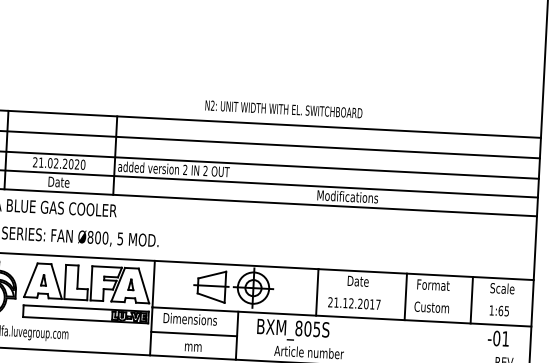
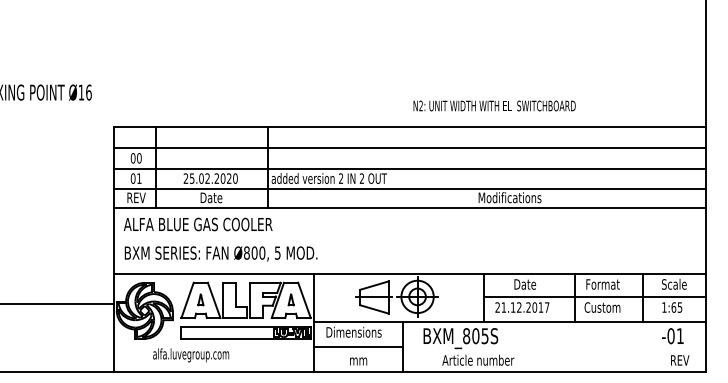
text: (283, 108) -> (494, 105), moved
text: (41, 162) -> (192, 178), 21.02.2020 -> 25.02.2020
line: (424, 296) -> (594, 296), added

